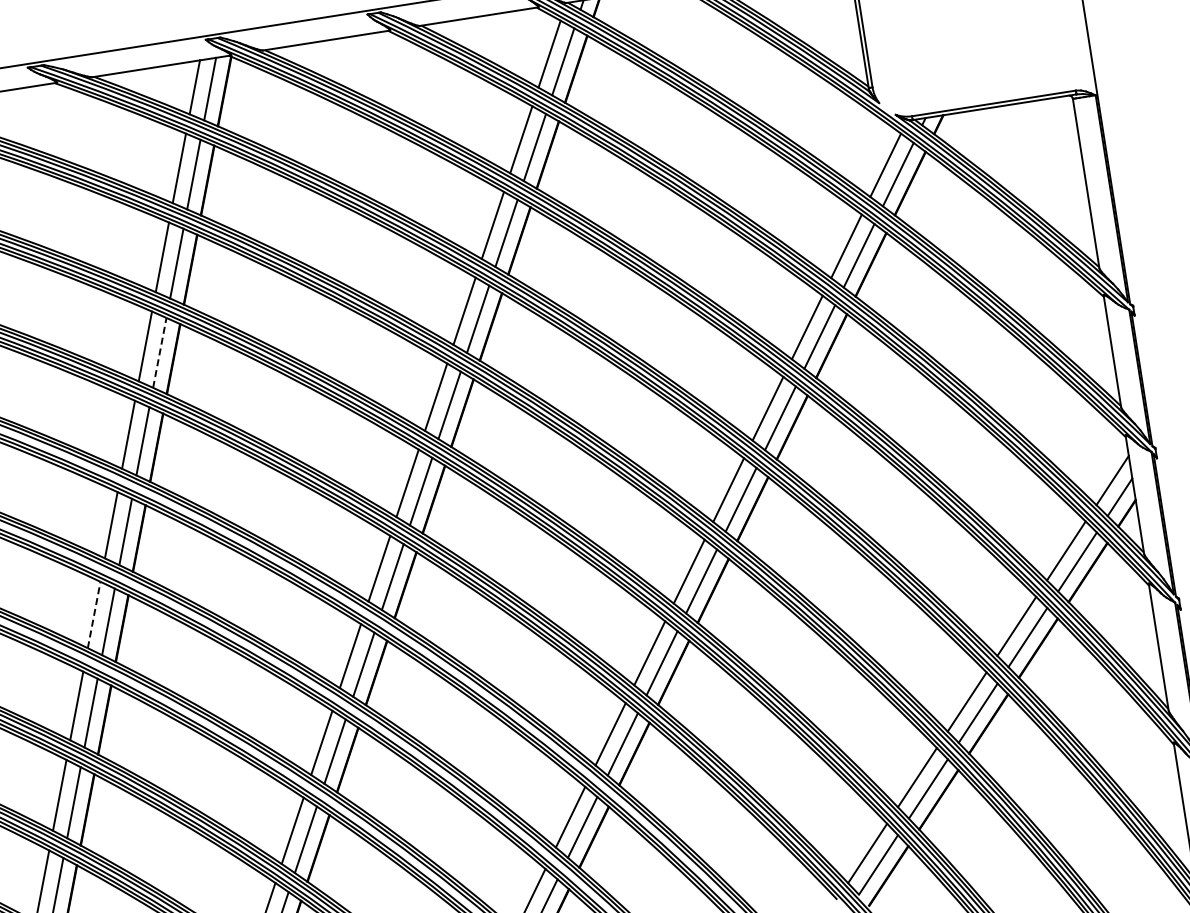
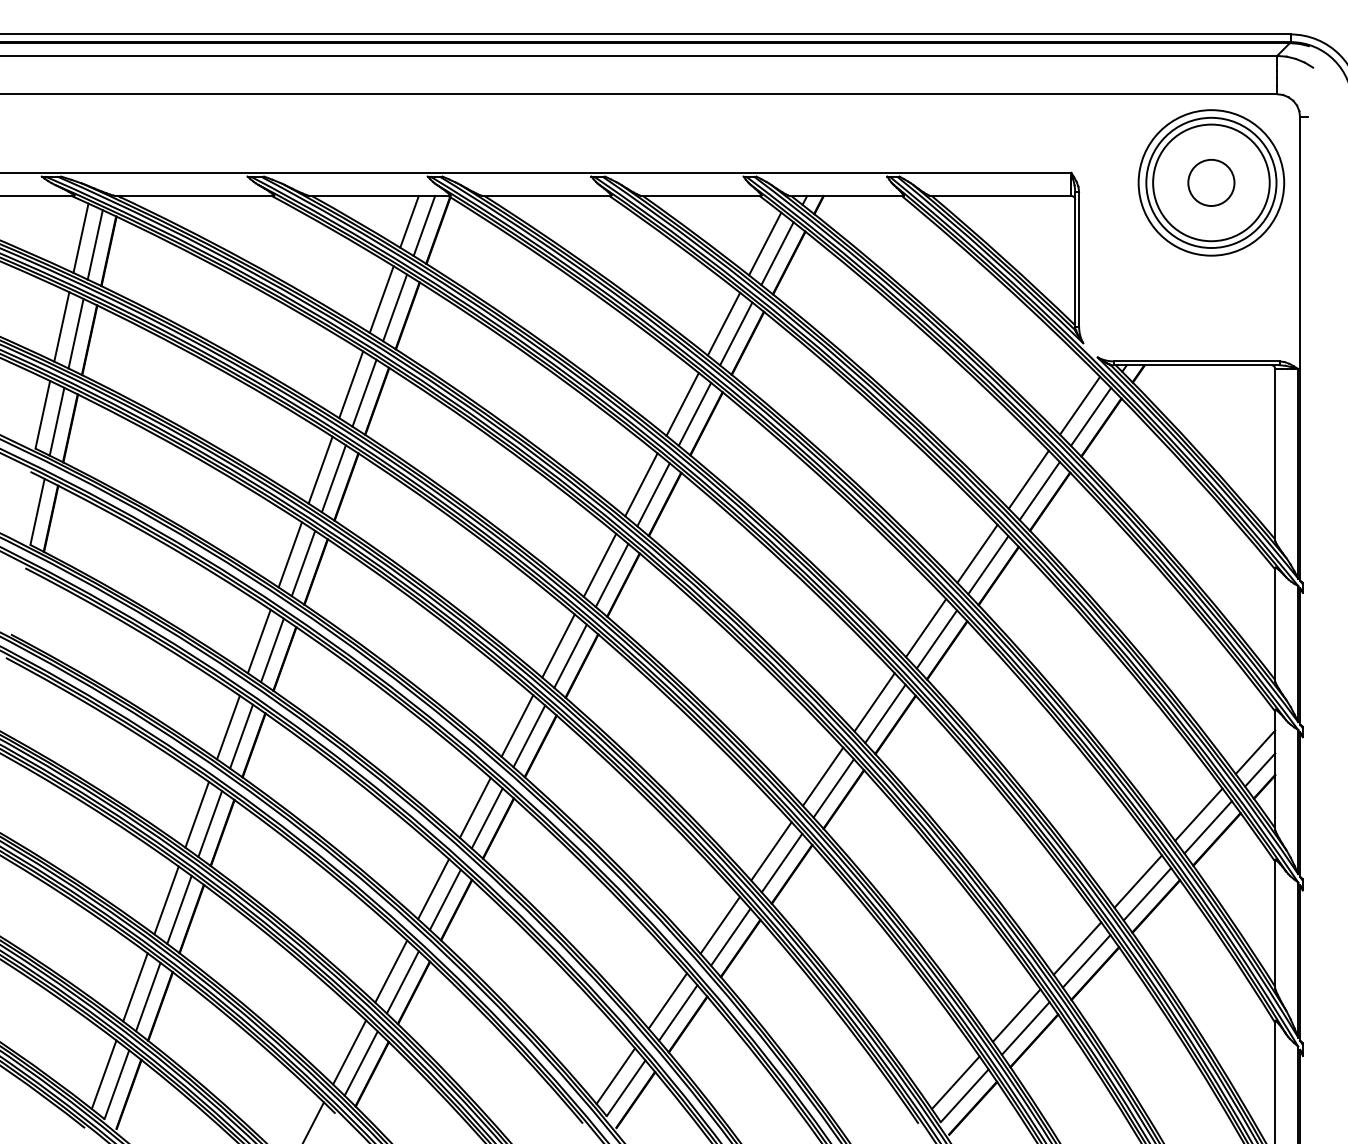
line: (159, 352) -> (333, 478), dashed -> solid
line: (94, 614) -> (228, 727), dashed -> solid

